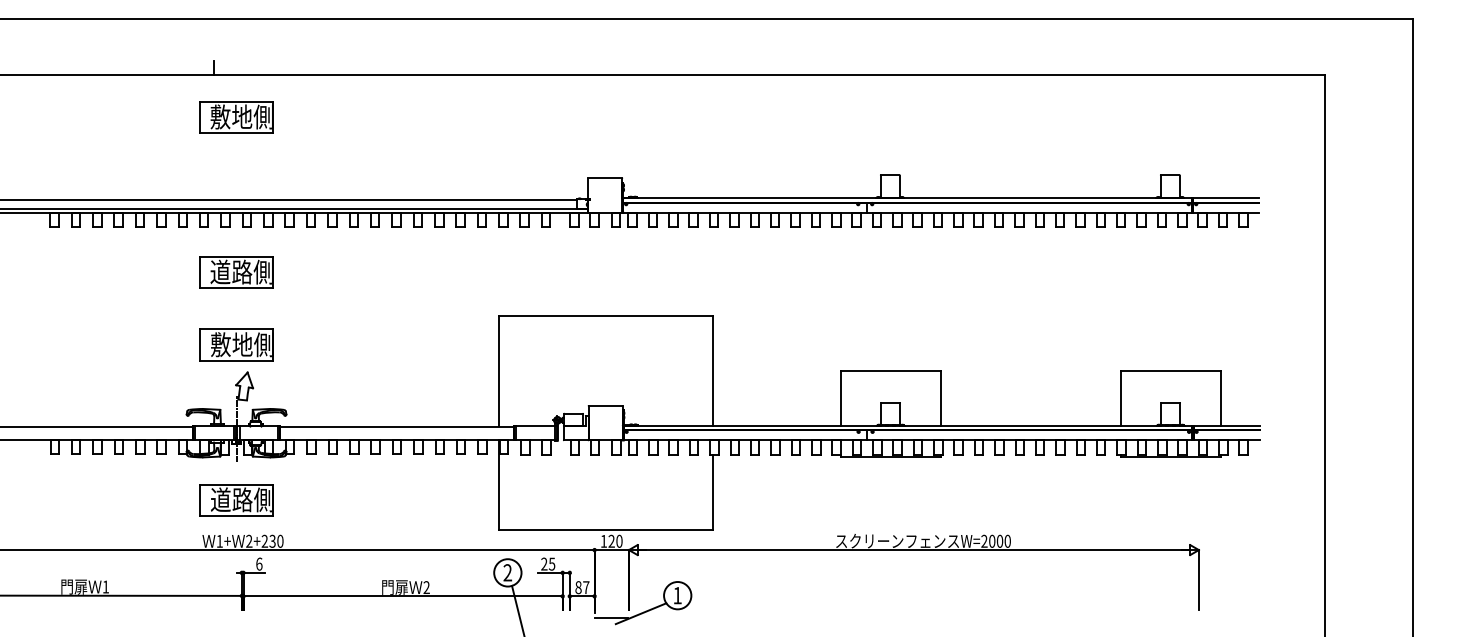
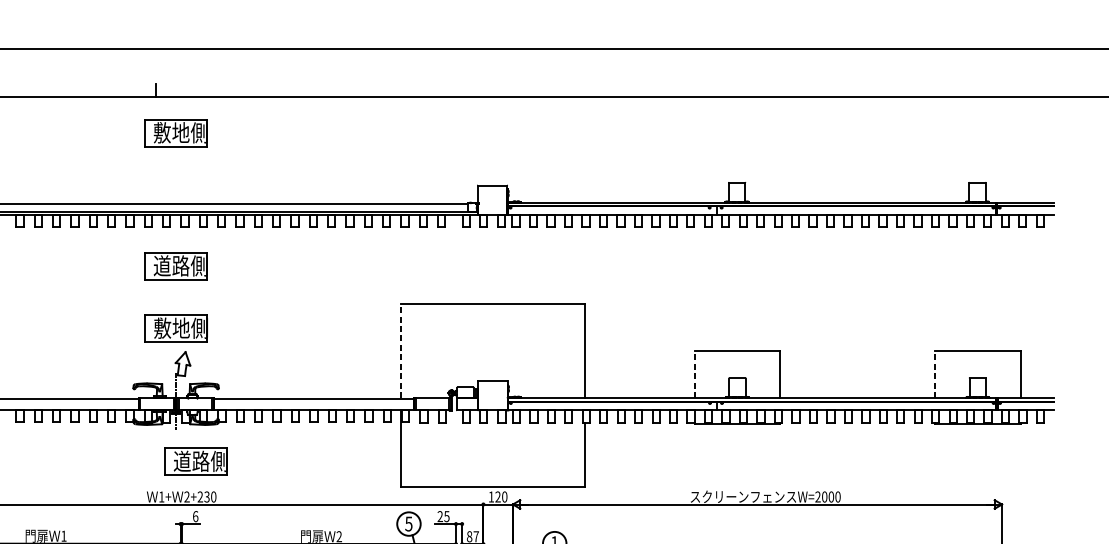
line: (498, 371) -> (400, 351), solid -> dashed
line: (840, 398) -> (694, 374), solid -> dashed
line: (1120, 398) -> (934, 374), solid -> dashed
part: (236, 500) -> (195, 461), moved
text: (507, 572) -> (408, 523), 2 -> 5

